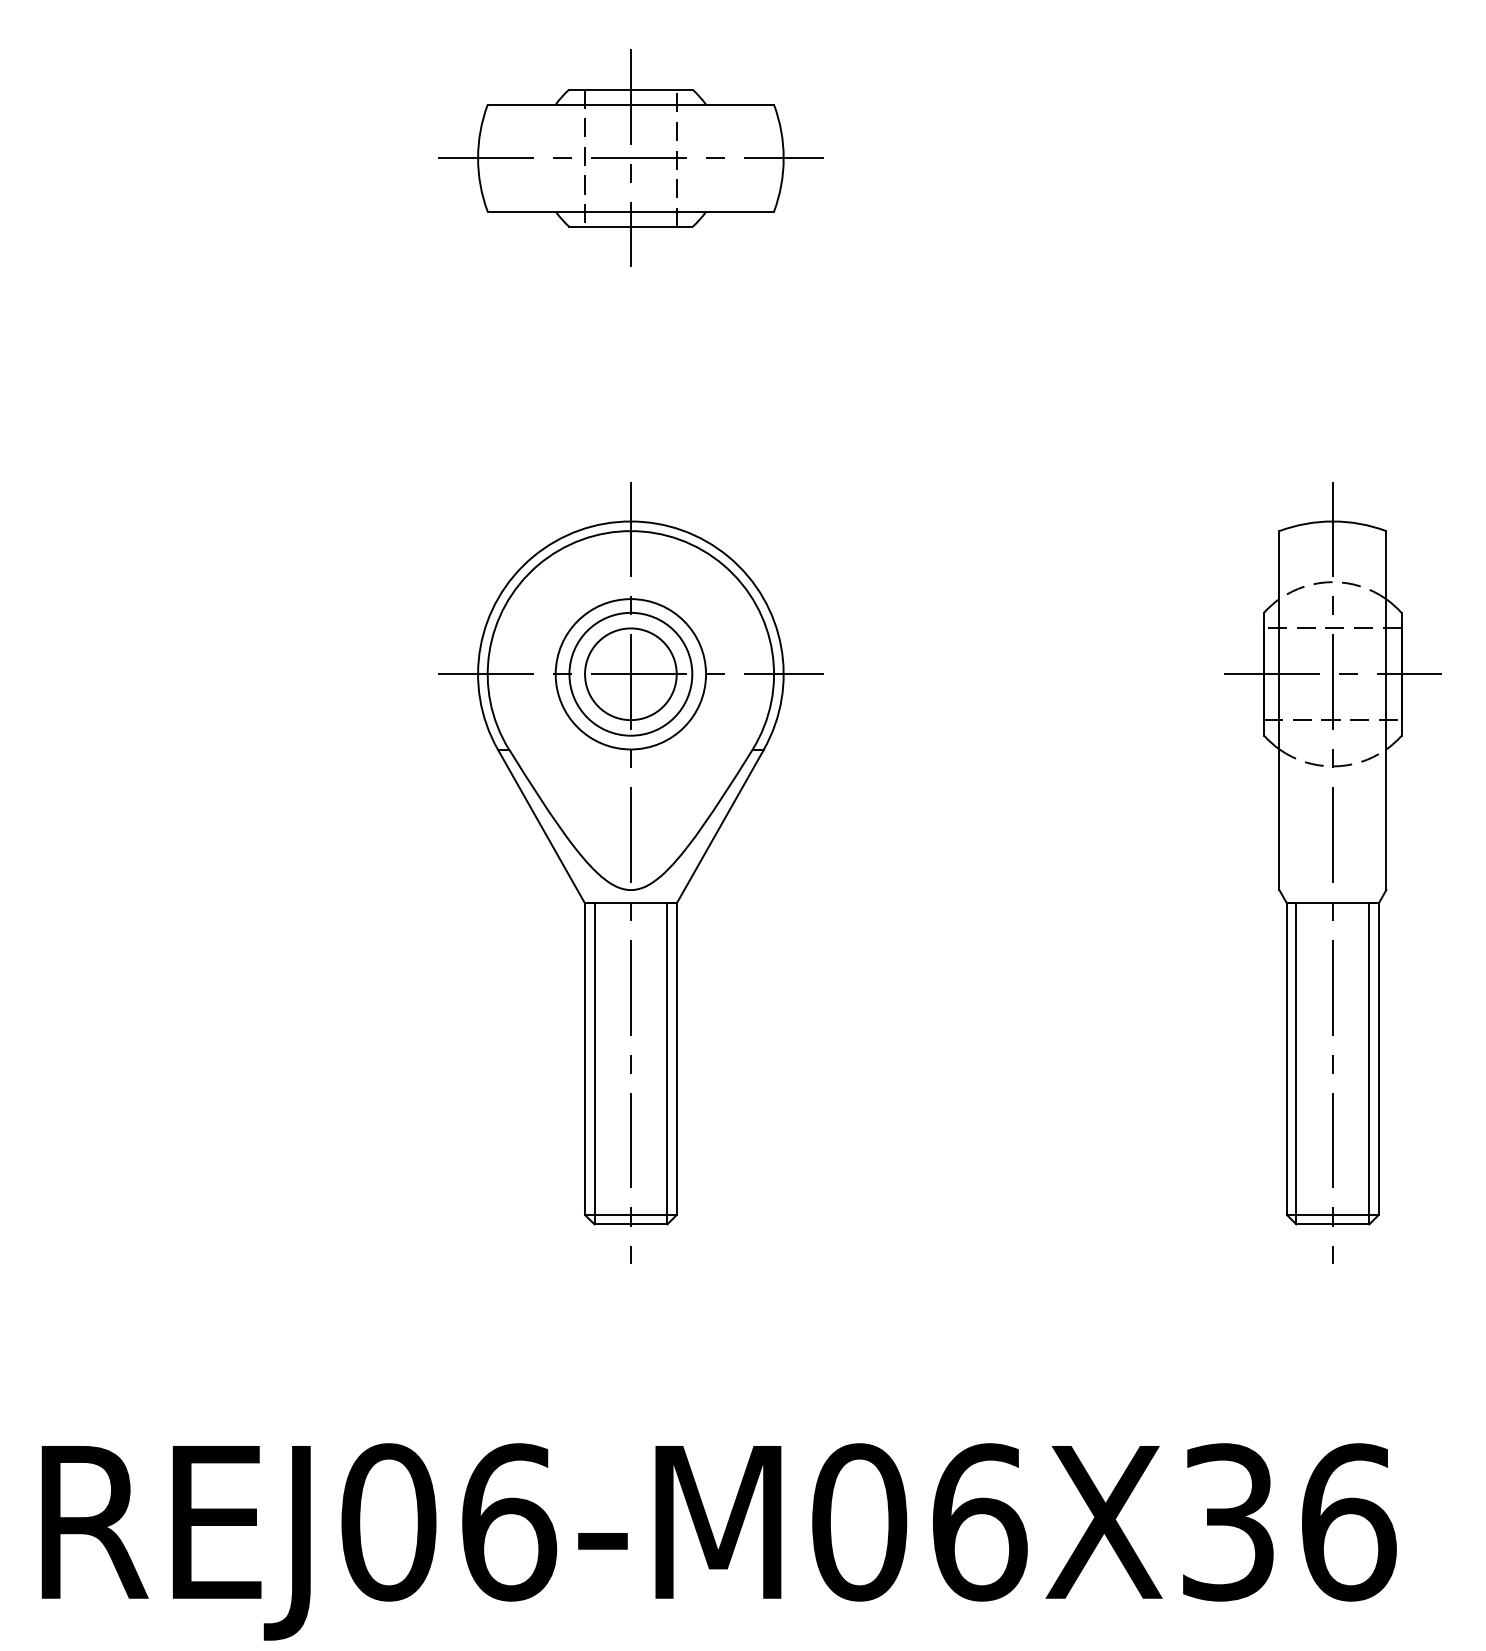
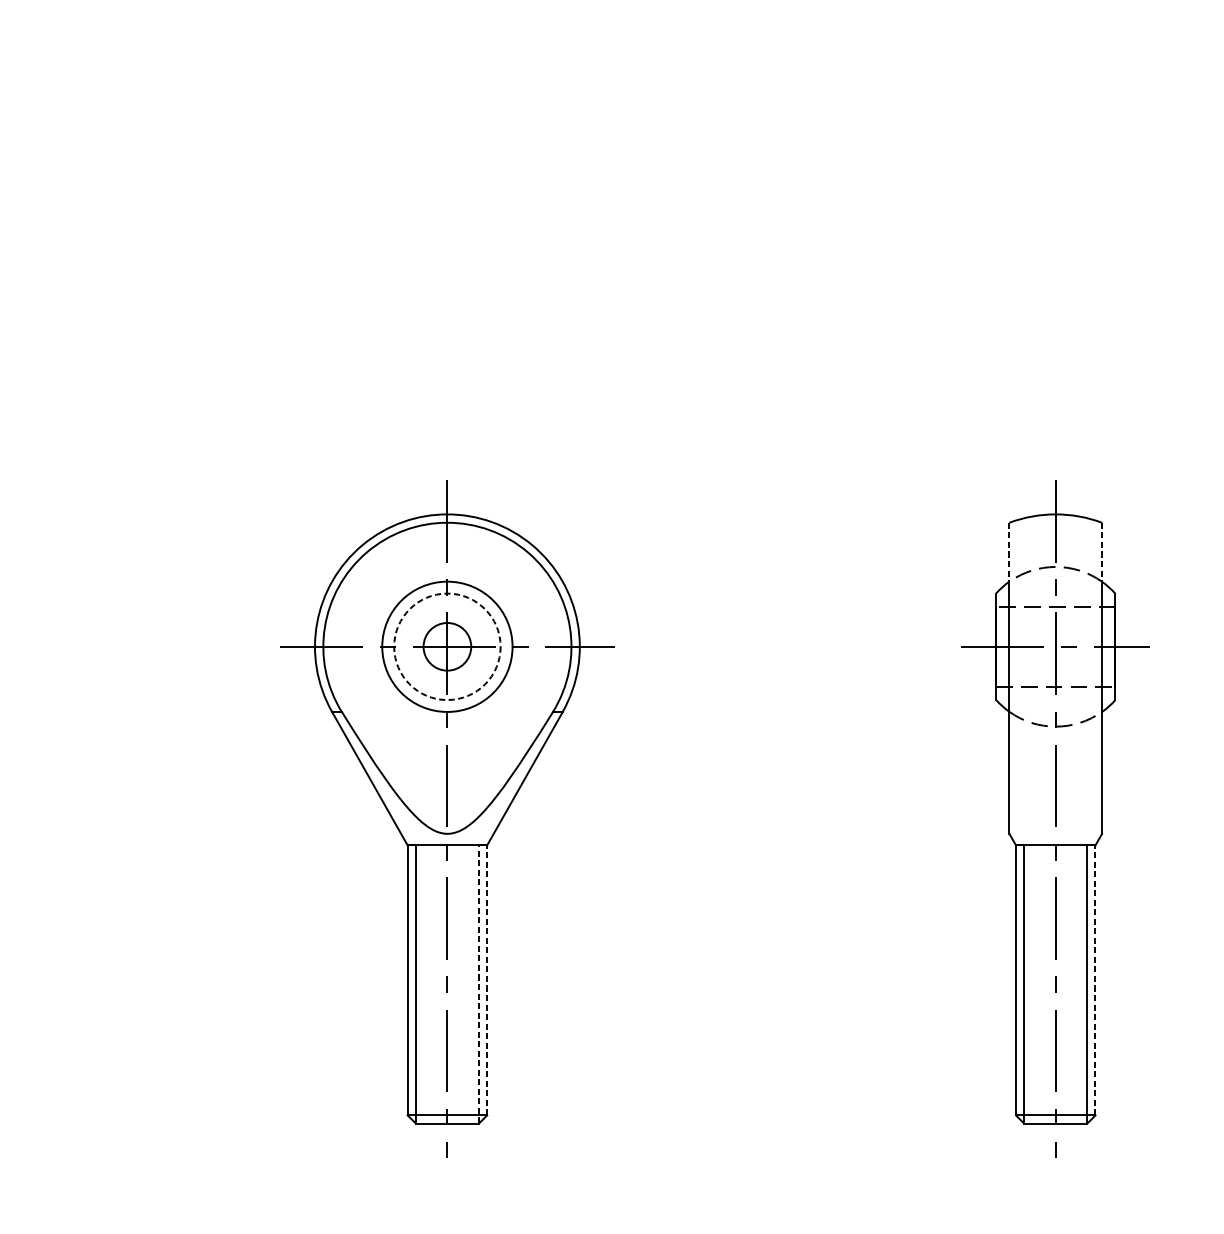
part: (630, 157) -> (447, 198), removed
line: (1279, 565) -> (1009, 552), solid -> dashed
line: (1386, 565) -> (1102, 552), solid -> dashed
circle: (630, 673) -> (447, 646), solid -> dashed
circle: (630, 674) -> (447, 647), size x0.6
line: (676, 1059) -> (486, 980), solid -> dashed
line: (1378, 1059) -> (1095, 980), solid -> dashed
line: (667, 1063) -> (479, 984), solid -> dashed

